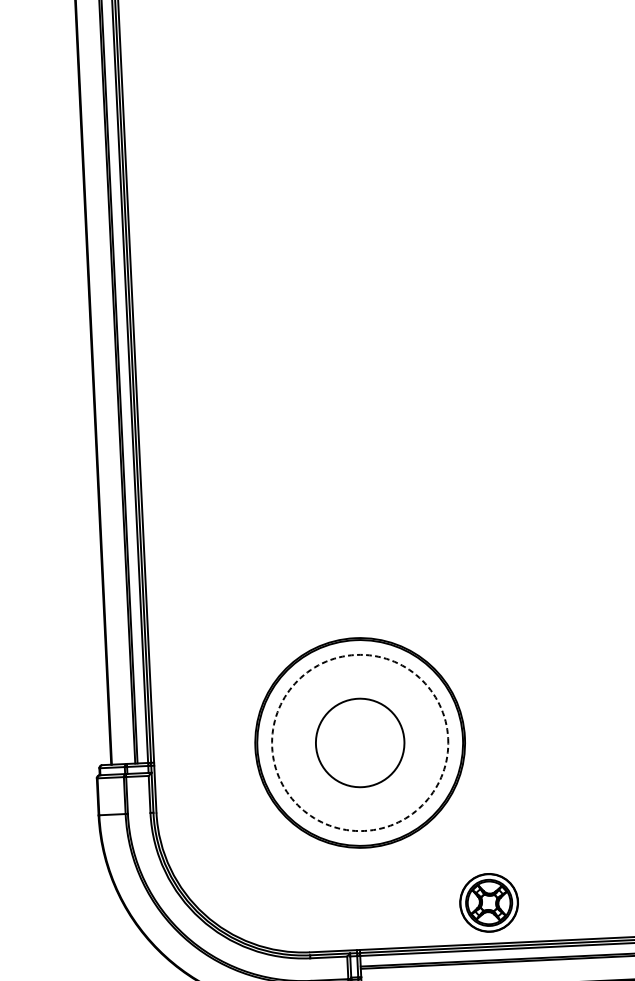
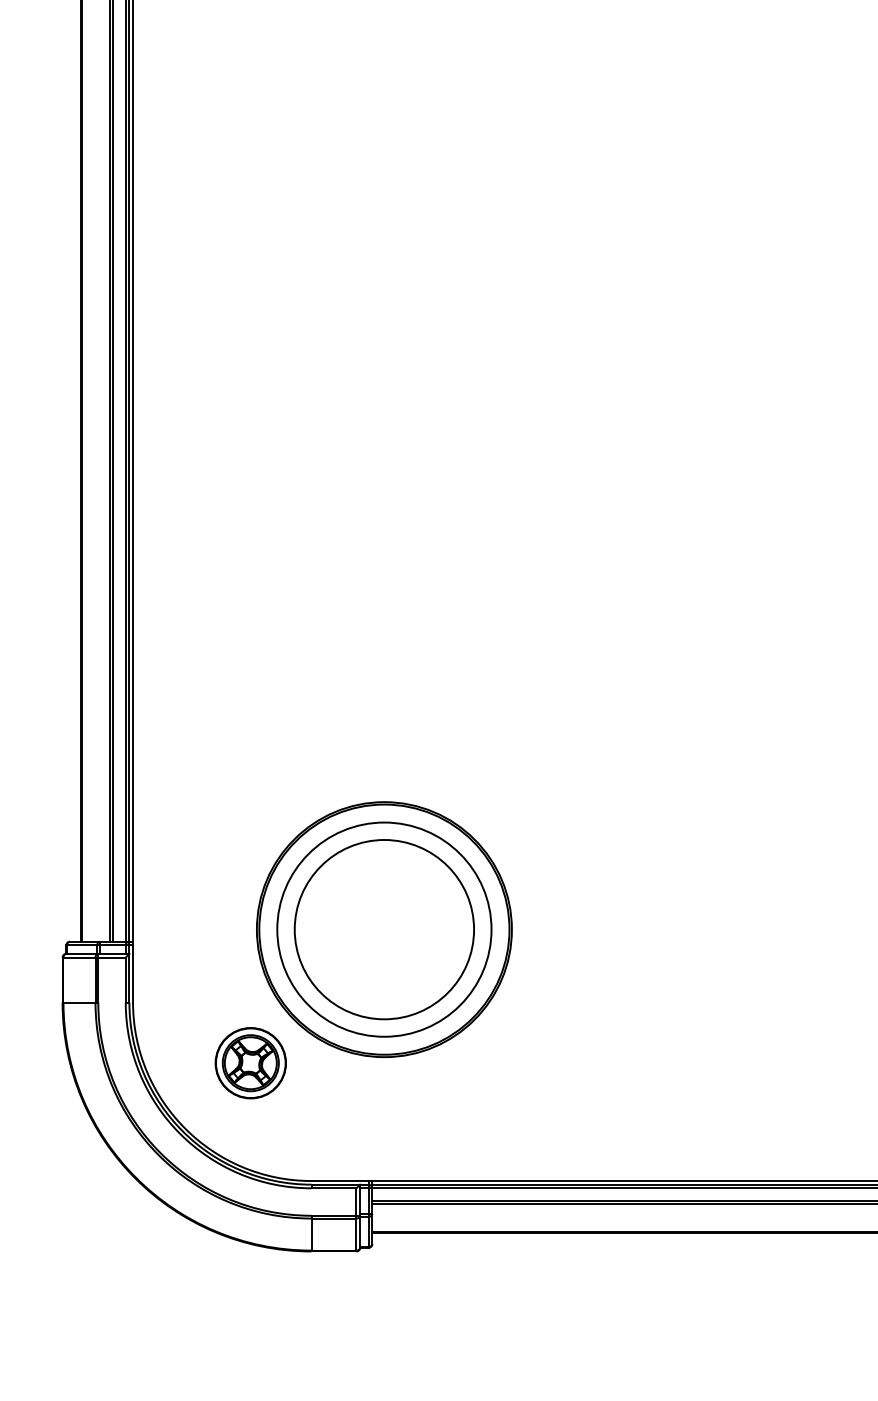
circle: (360, 742) -> (384, 929), dashed -> solid
circle: (360, 742) -> (384, 929), size x1.67
part: (488, 903) -> (250, 1063), moved

